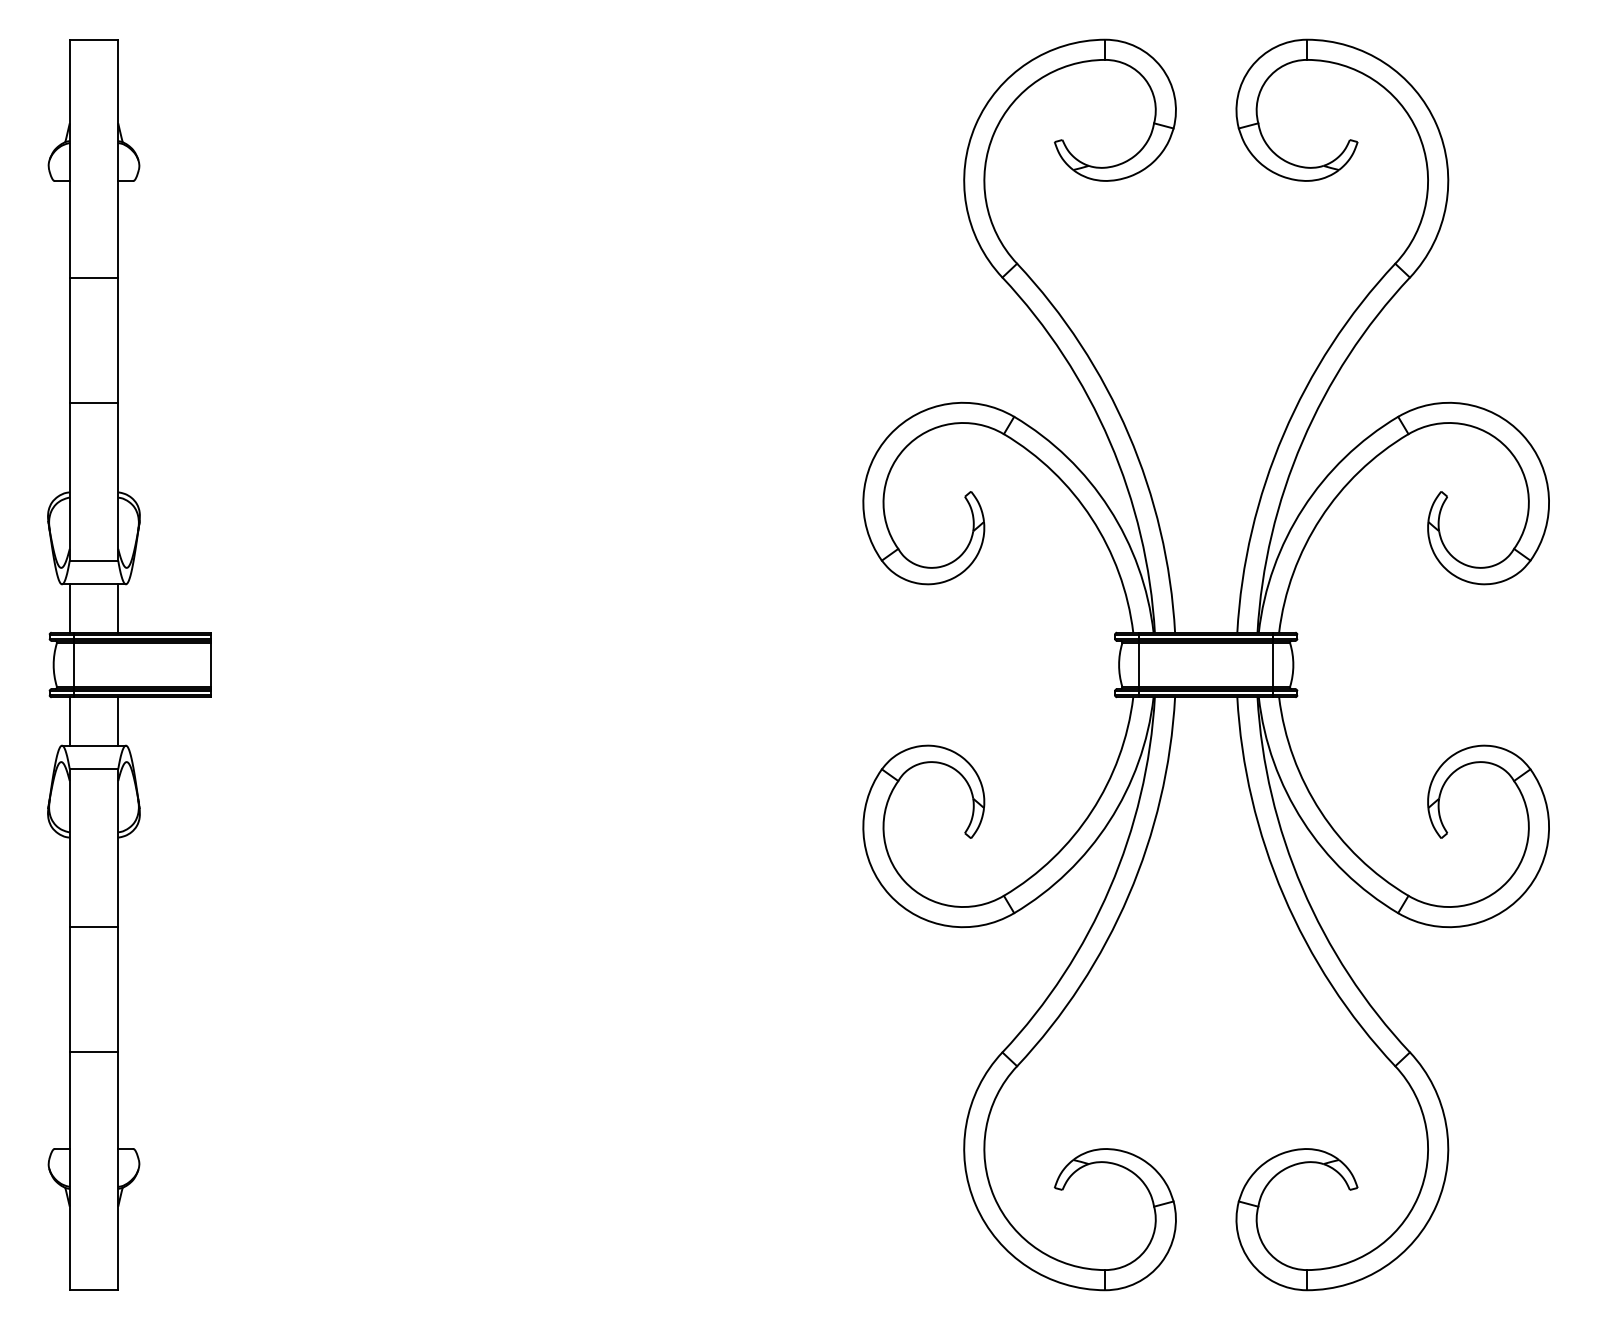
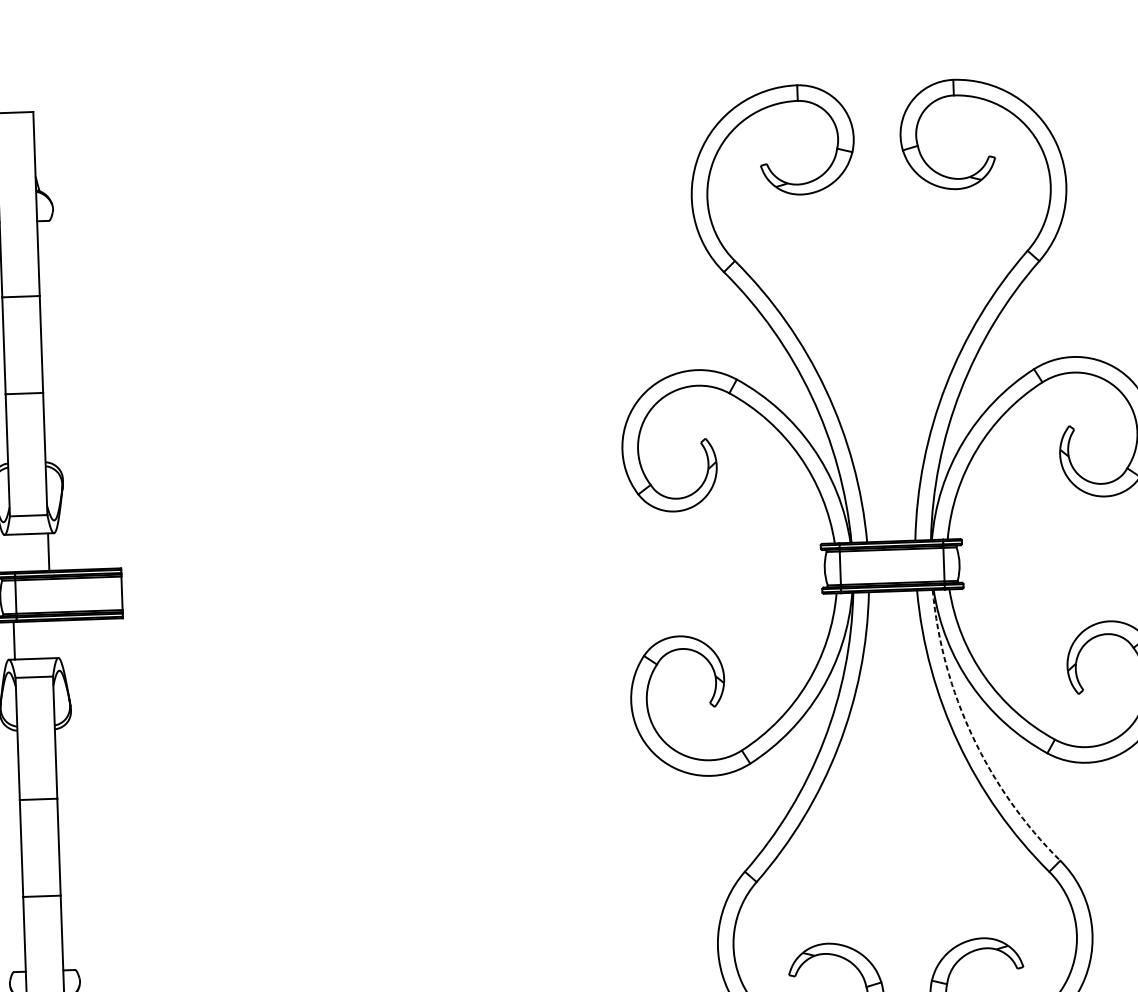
line: (69, 608) -> (11, 553), removed
line: (118, 721) -> (51, 639), removed
arc: (1302, 888) -> (972, 736), solid -> dashed

